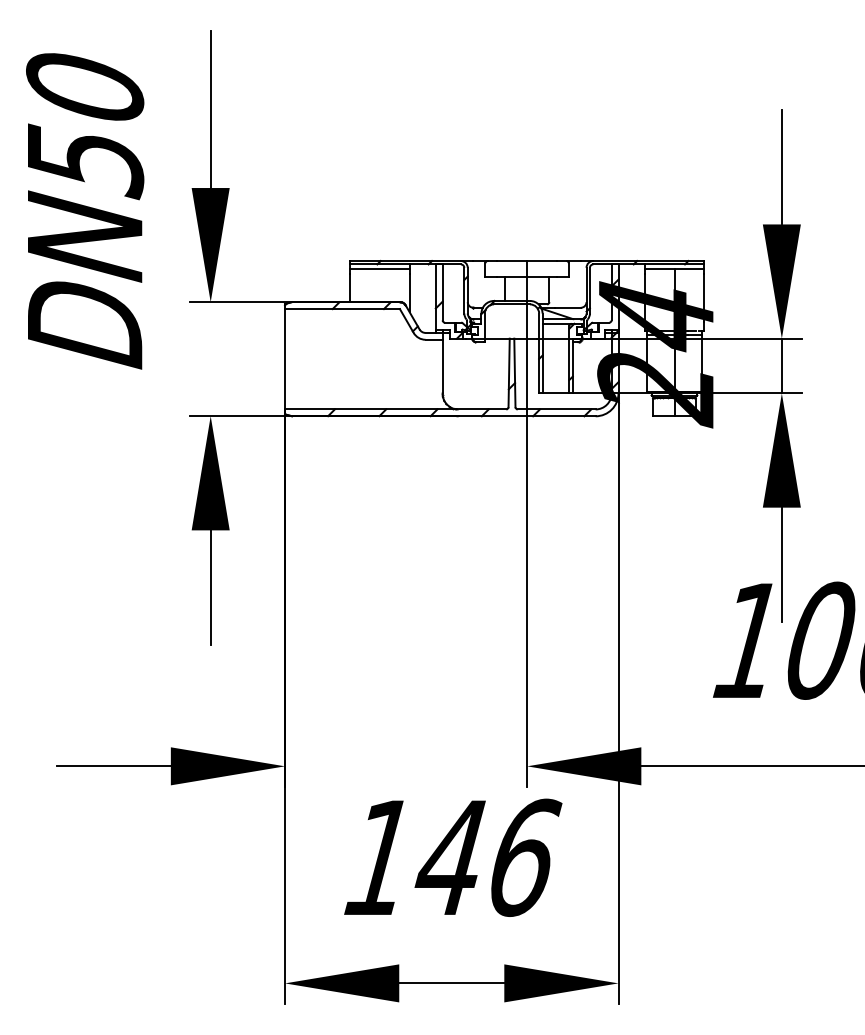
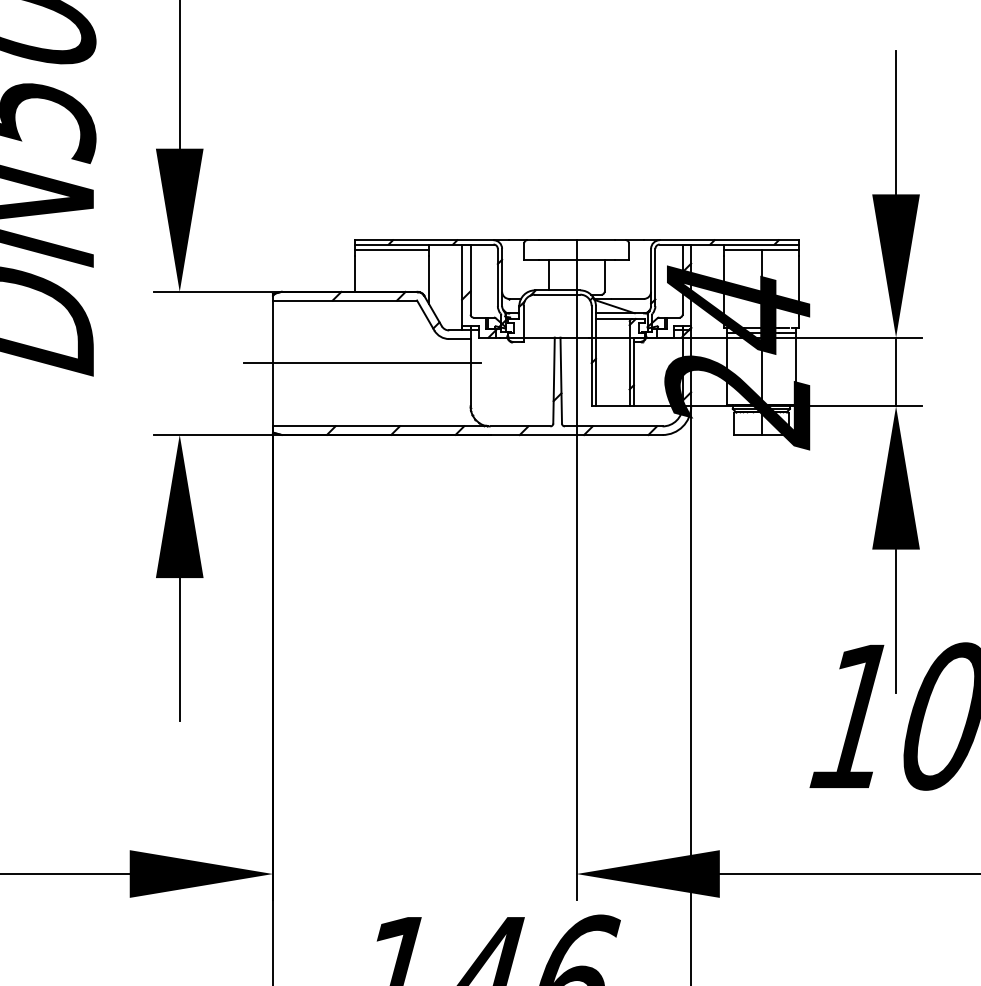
line: (356, 359) -> (362, 363), added

